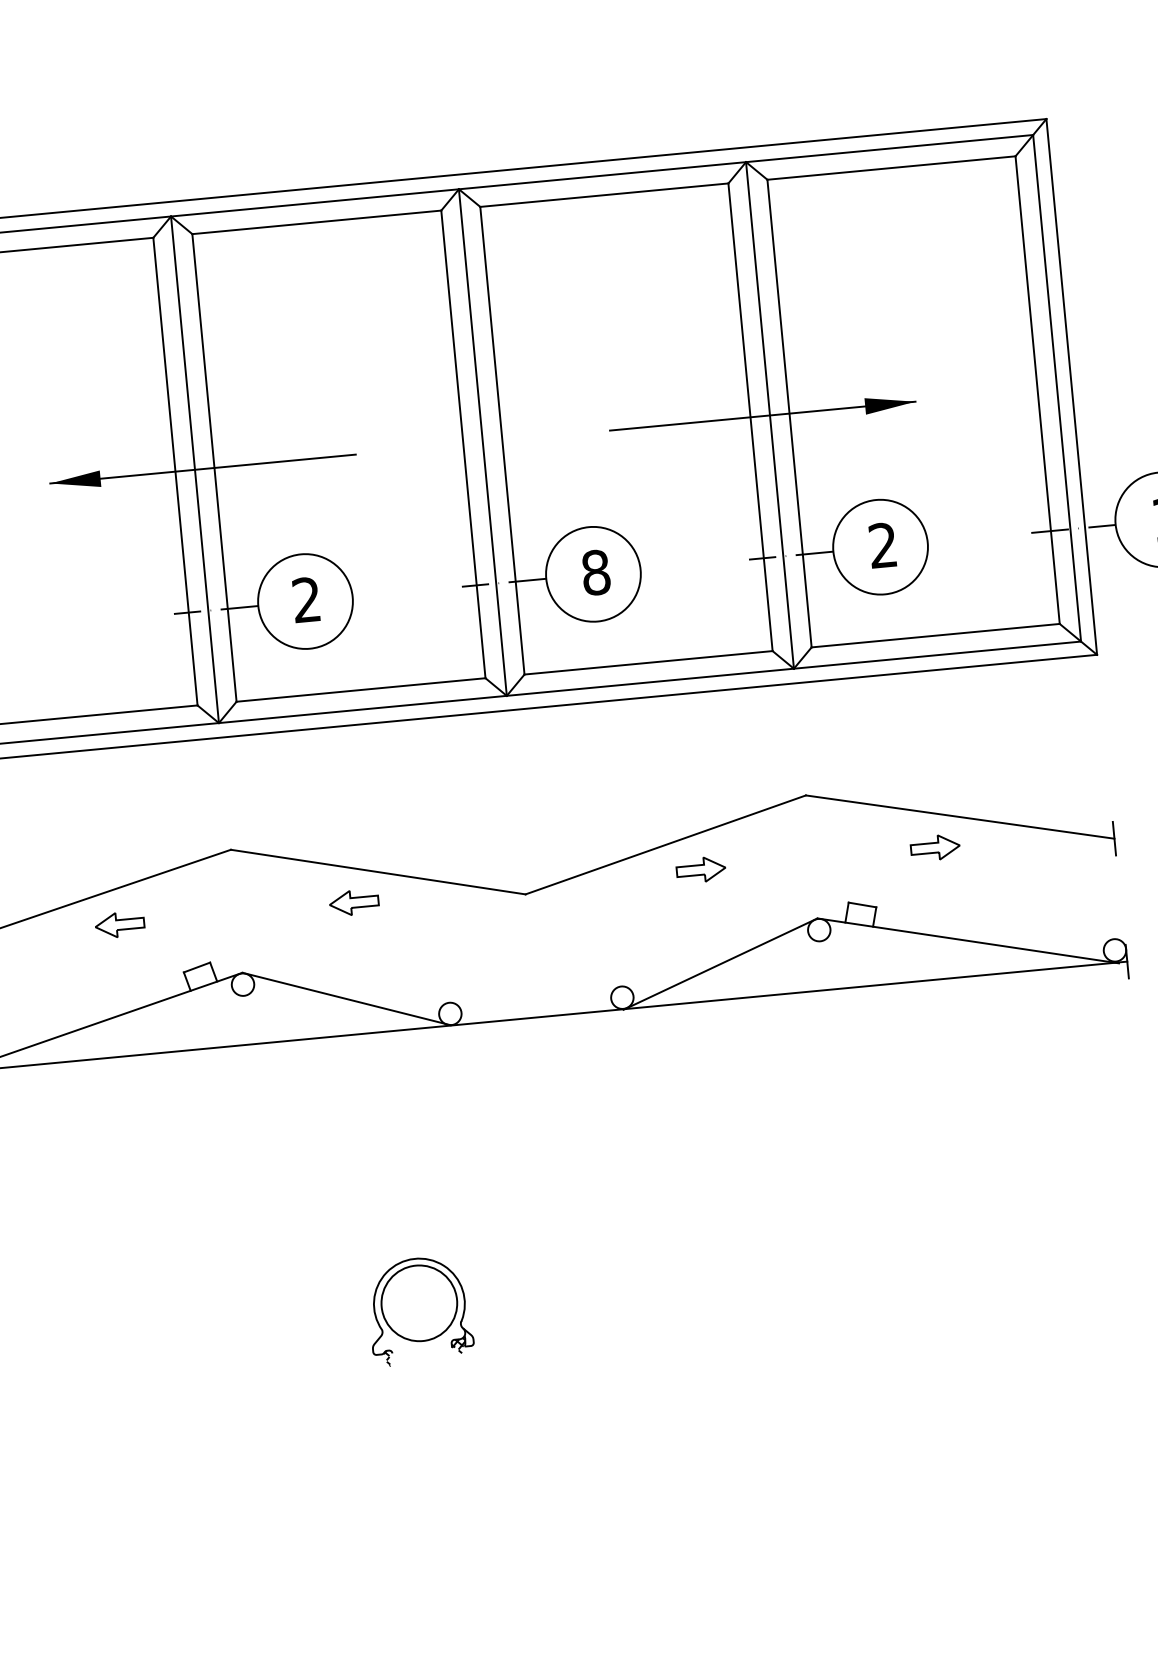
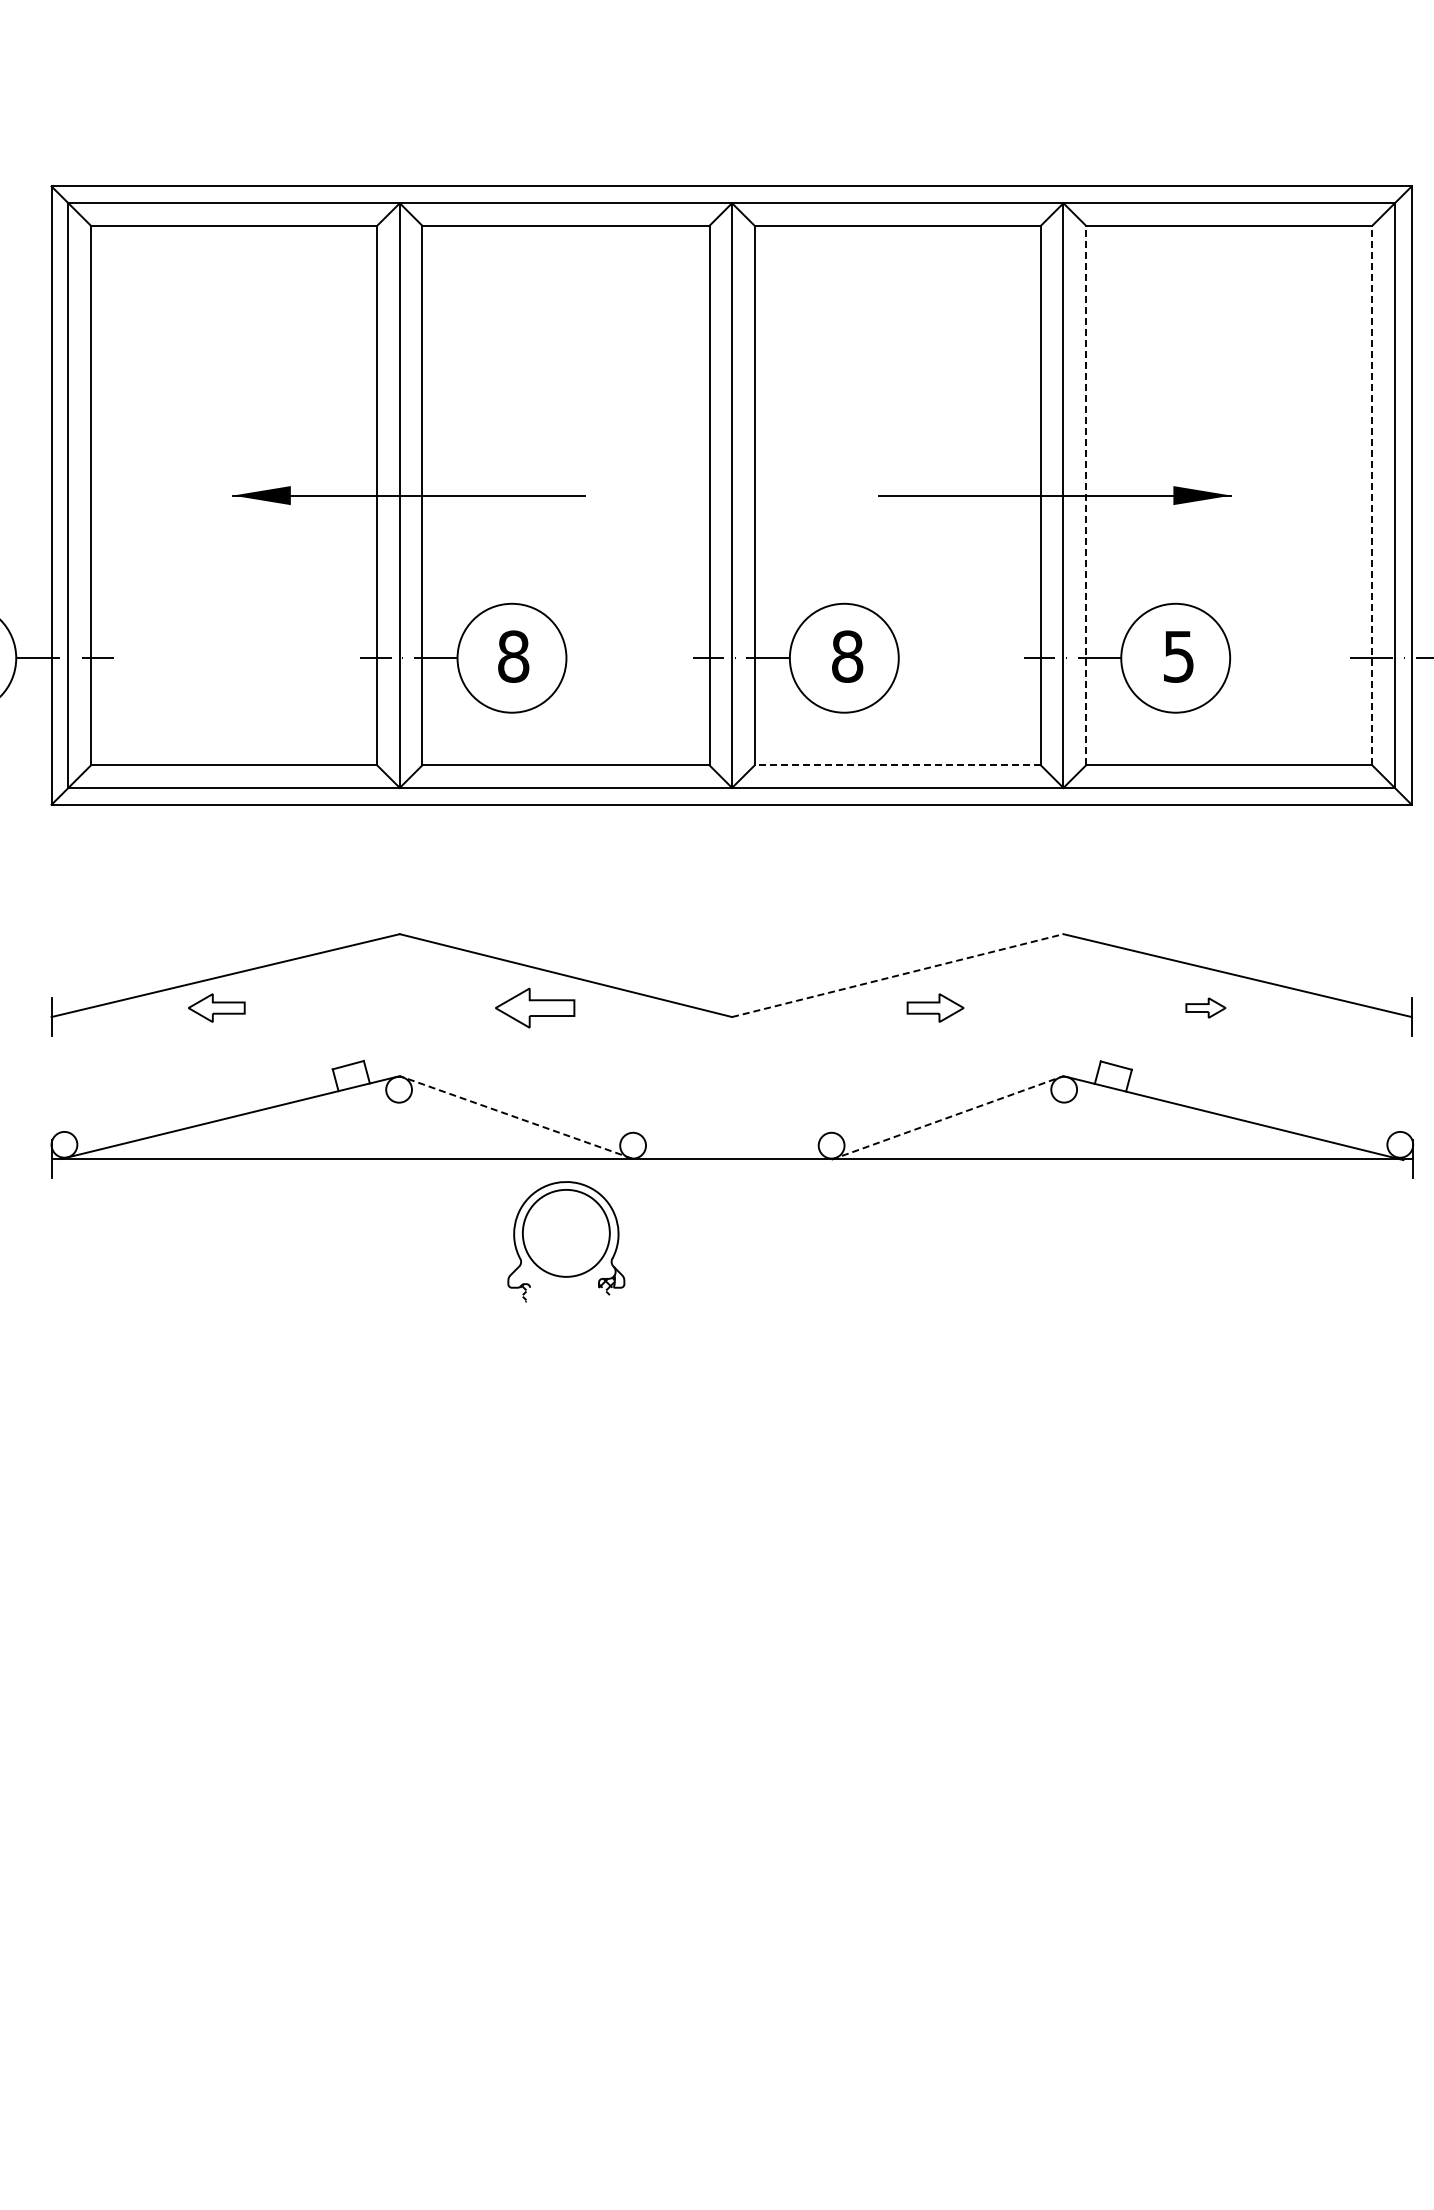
line: (1037, 390) -> (1372, 495), solid -> dashed
line: (789, 413) -> (1086, 495), solid -> dashed
text: (882, 545) -> (1178, 656), 2 -> 5
text: (306, 599) -> (513, 656), 2 -> 8
line: (648, 662) -> (897, 765), solid -> dashed
line: (665, 844) -> (897, 975), solid -> dashed
part: (934, 847) -> (1205, 1007), size x0.7
part: (353, 902) -> (534, 1007), size x1.4
part: (119, 924) -> (216, 1007), moved
line: (721, 963) -> (948, 1117), solid -> dashed
line: (346, 999) -> (515, 1117), solid -> dashed
part: (420, 1310) -> (566, 1241), moved

